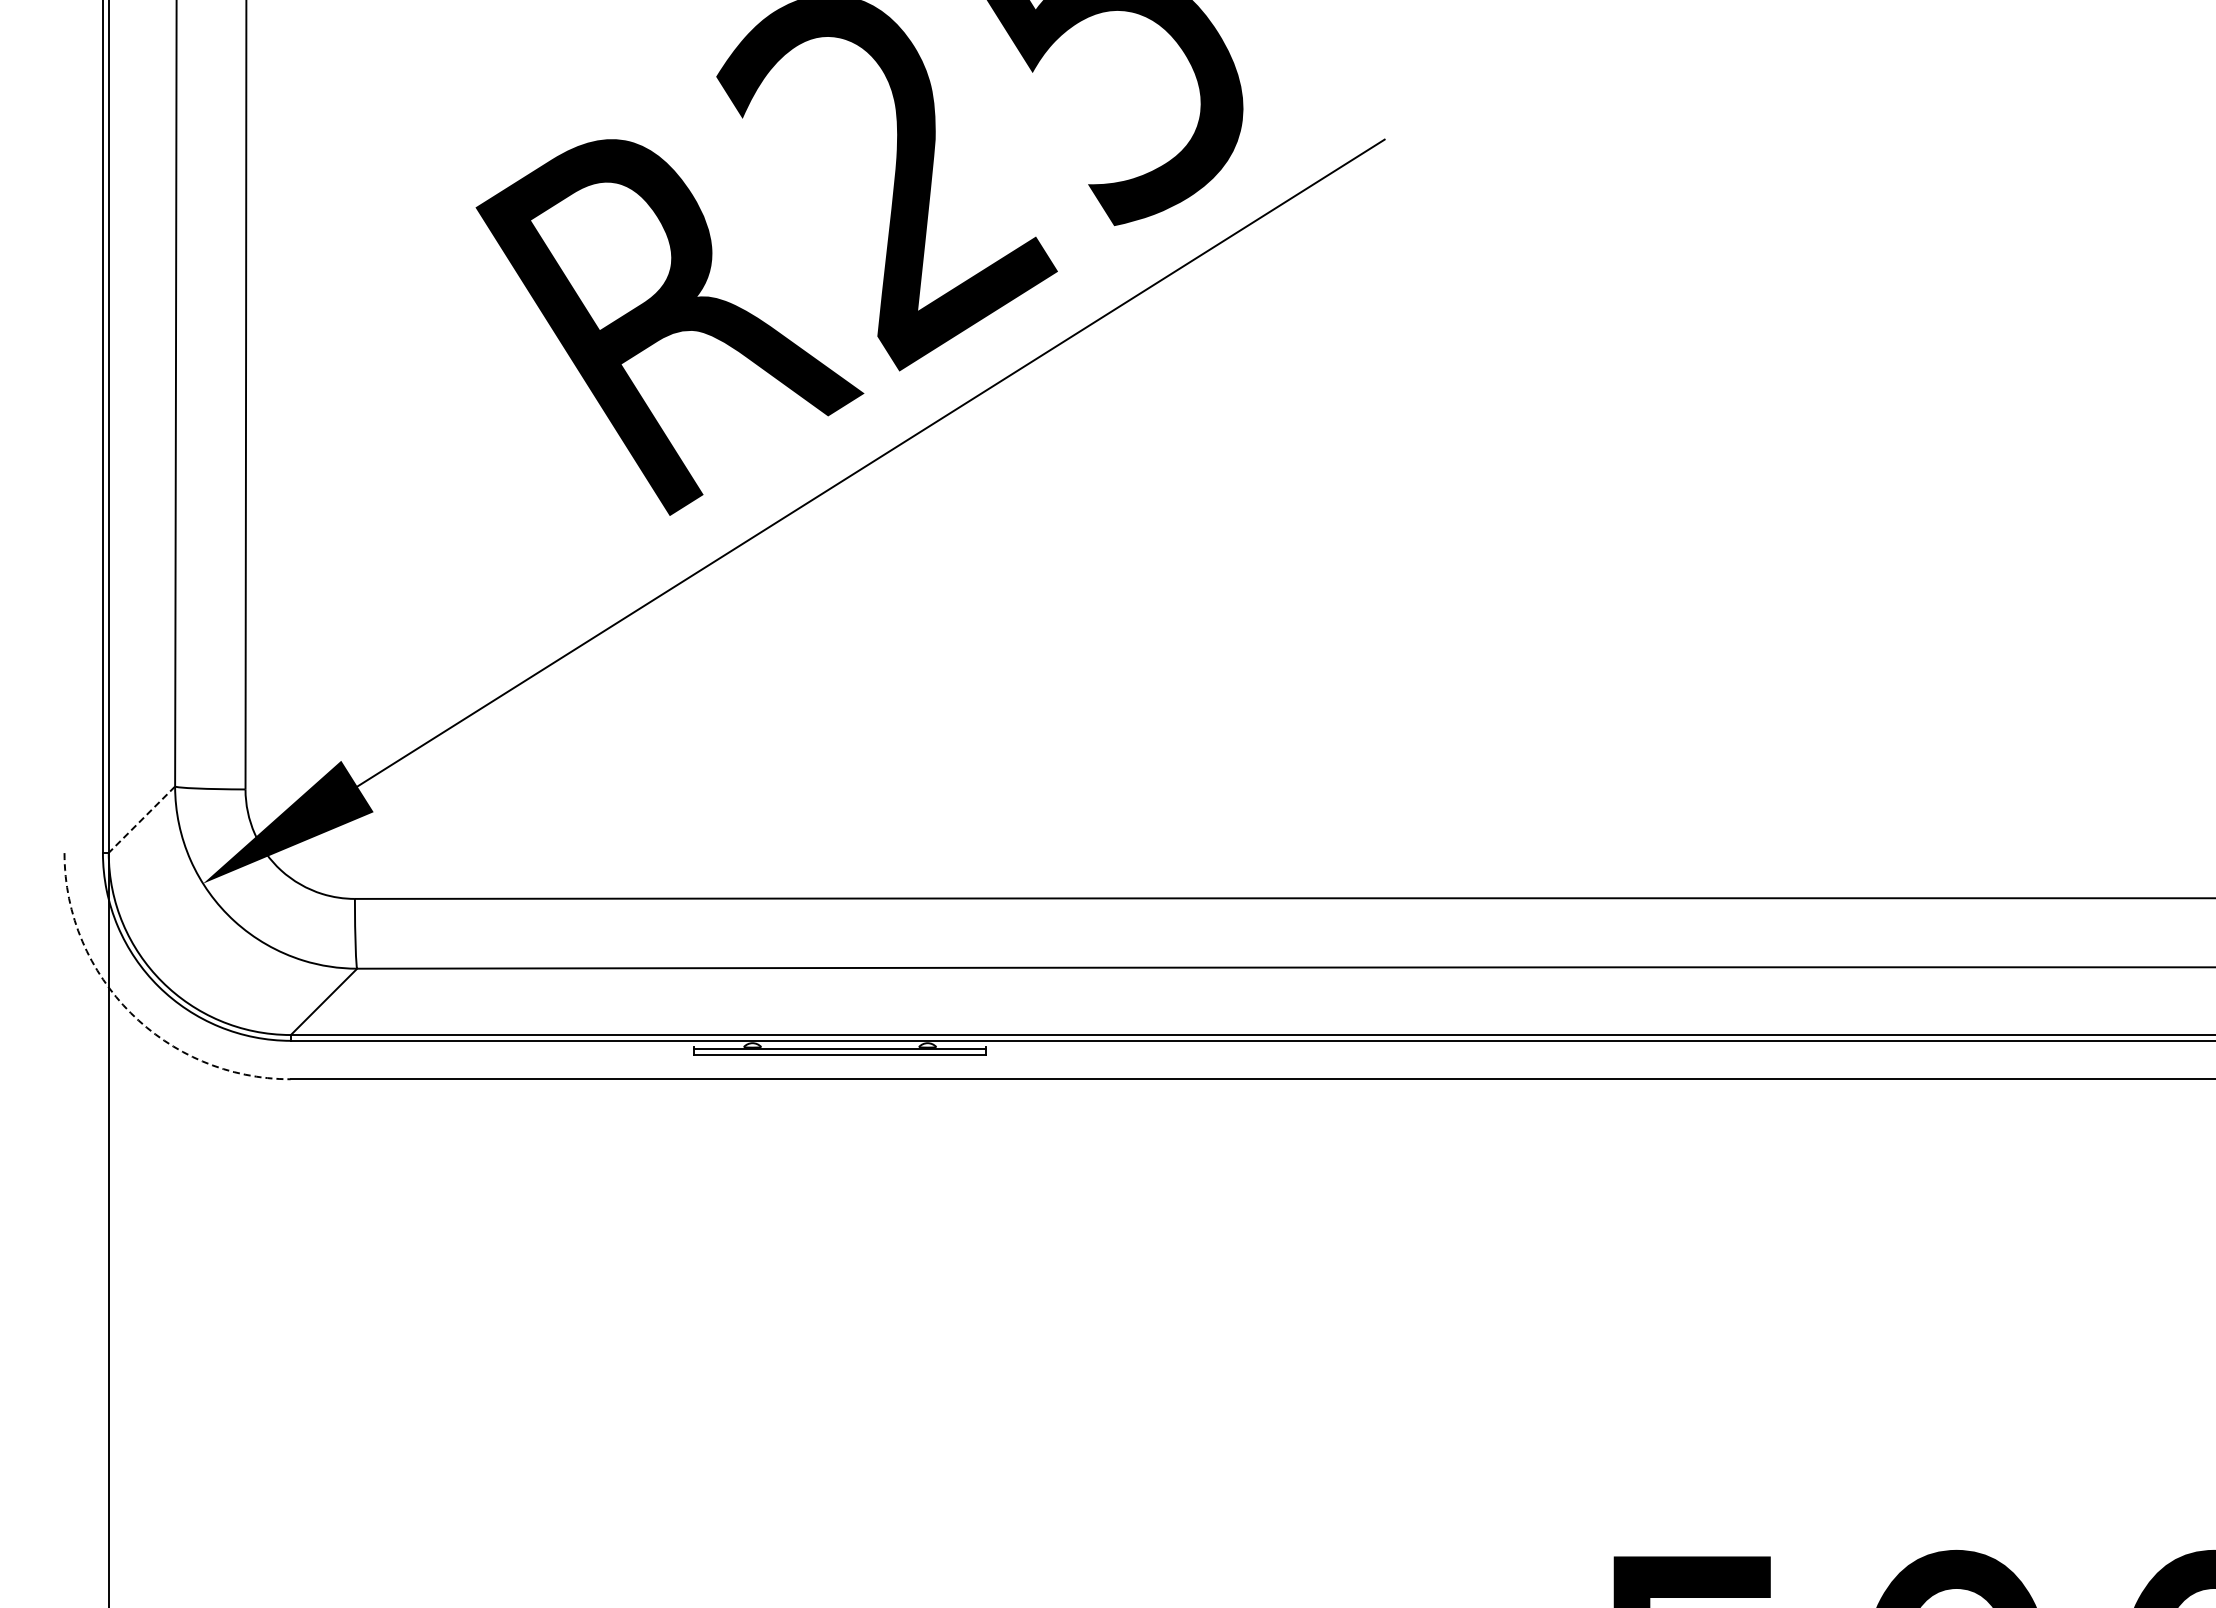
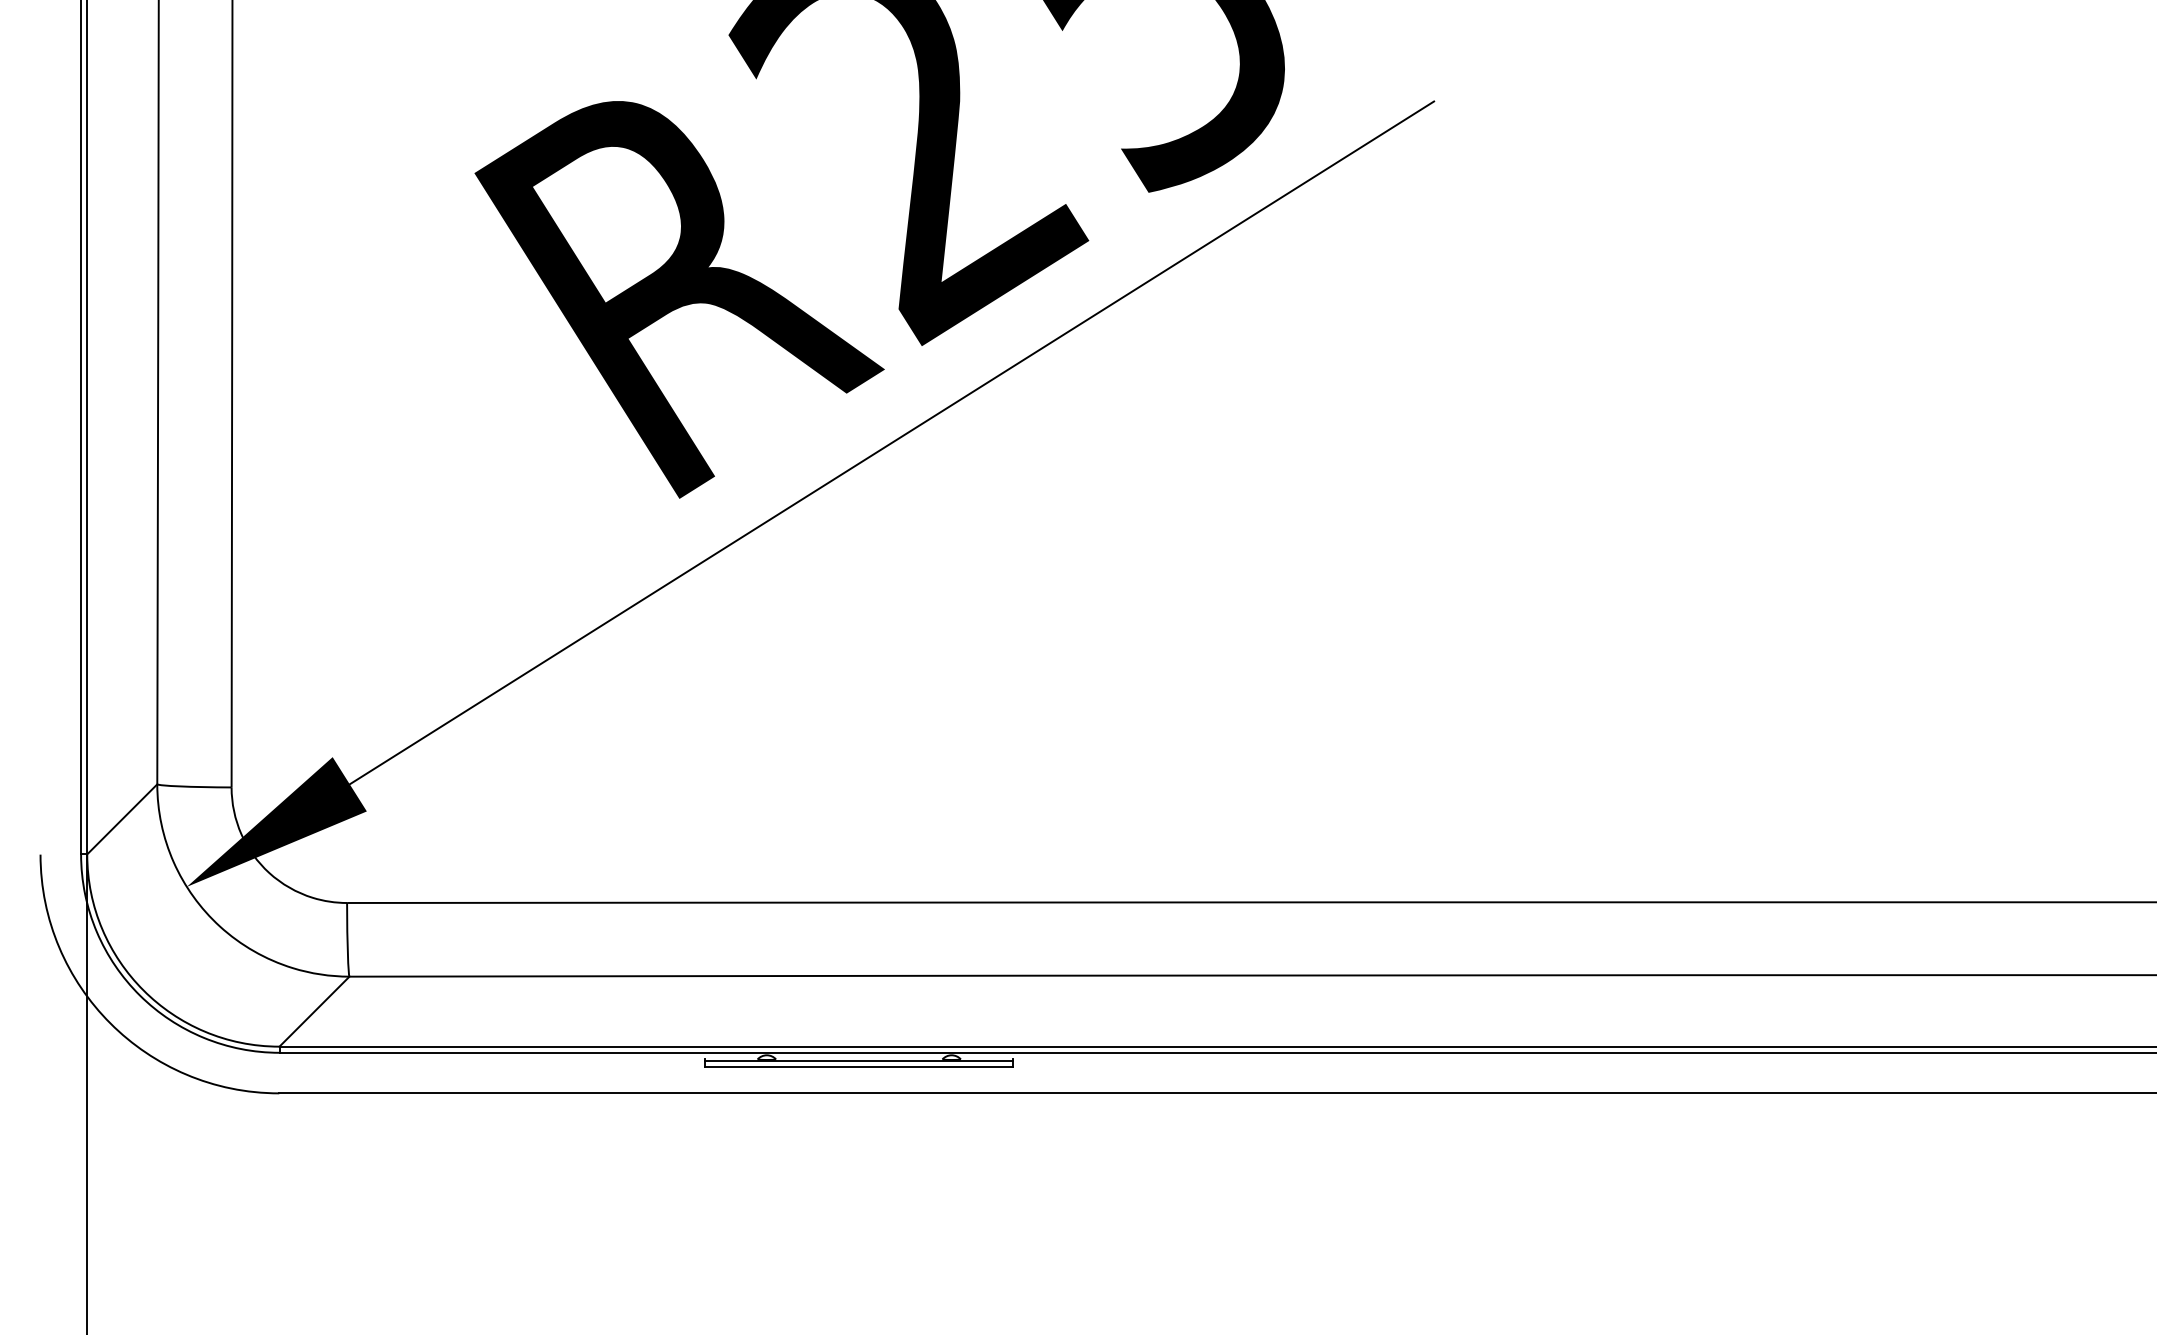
line: (141, 819) -> (121, 819), dashed -> solid
arc: (130, 1013) -> (110, 1023), dashed -> solid

